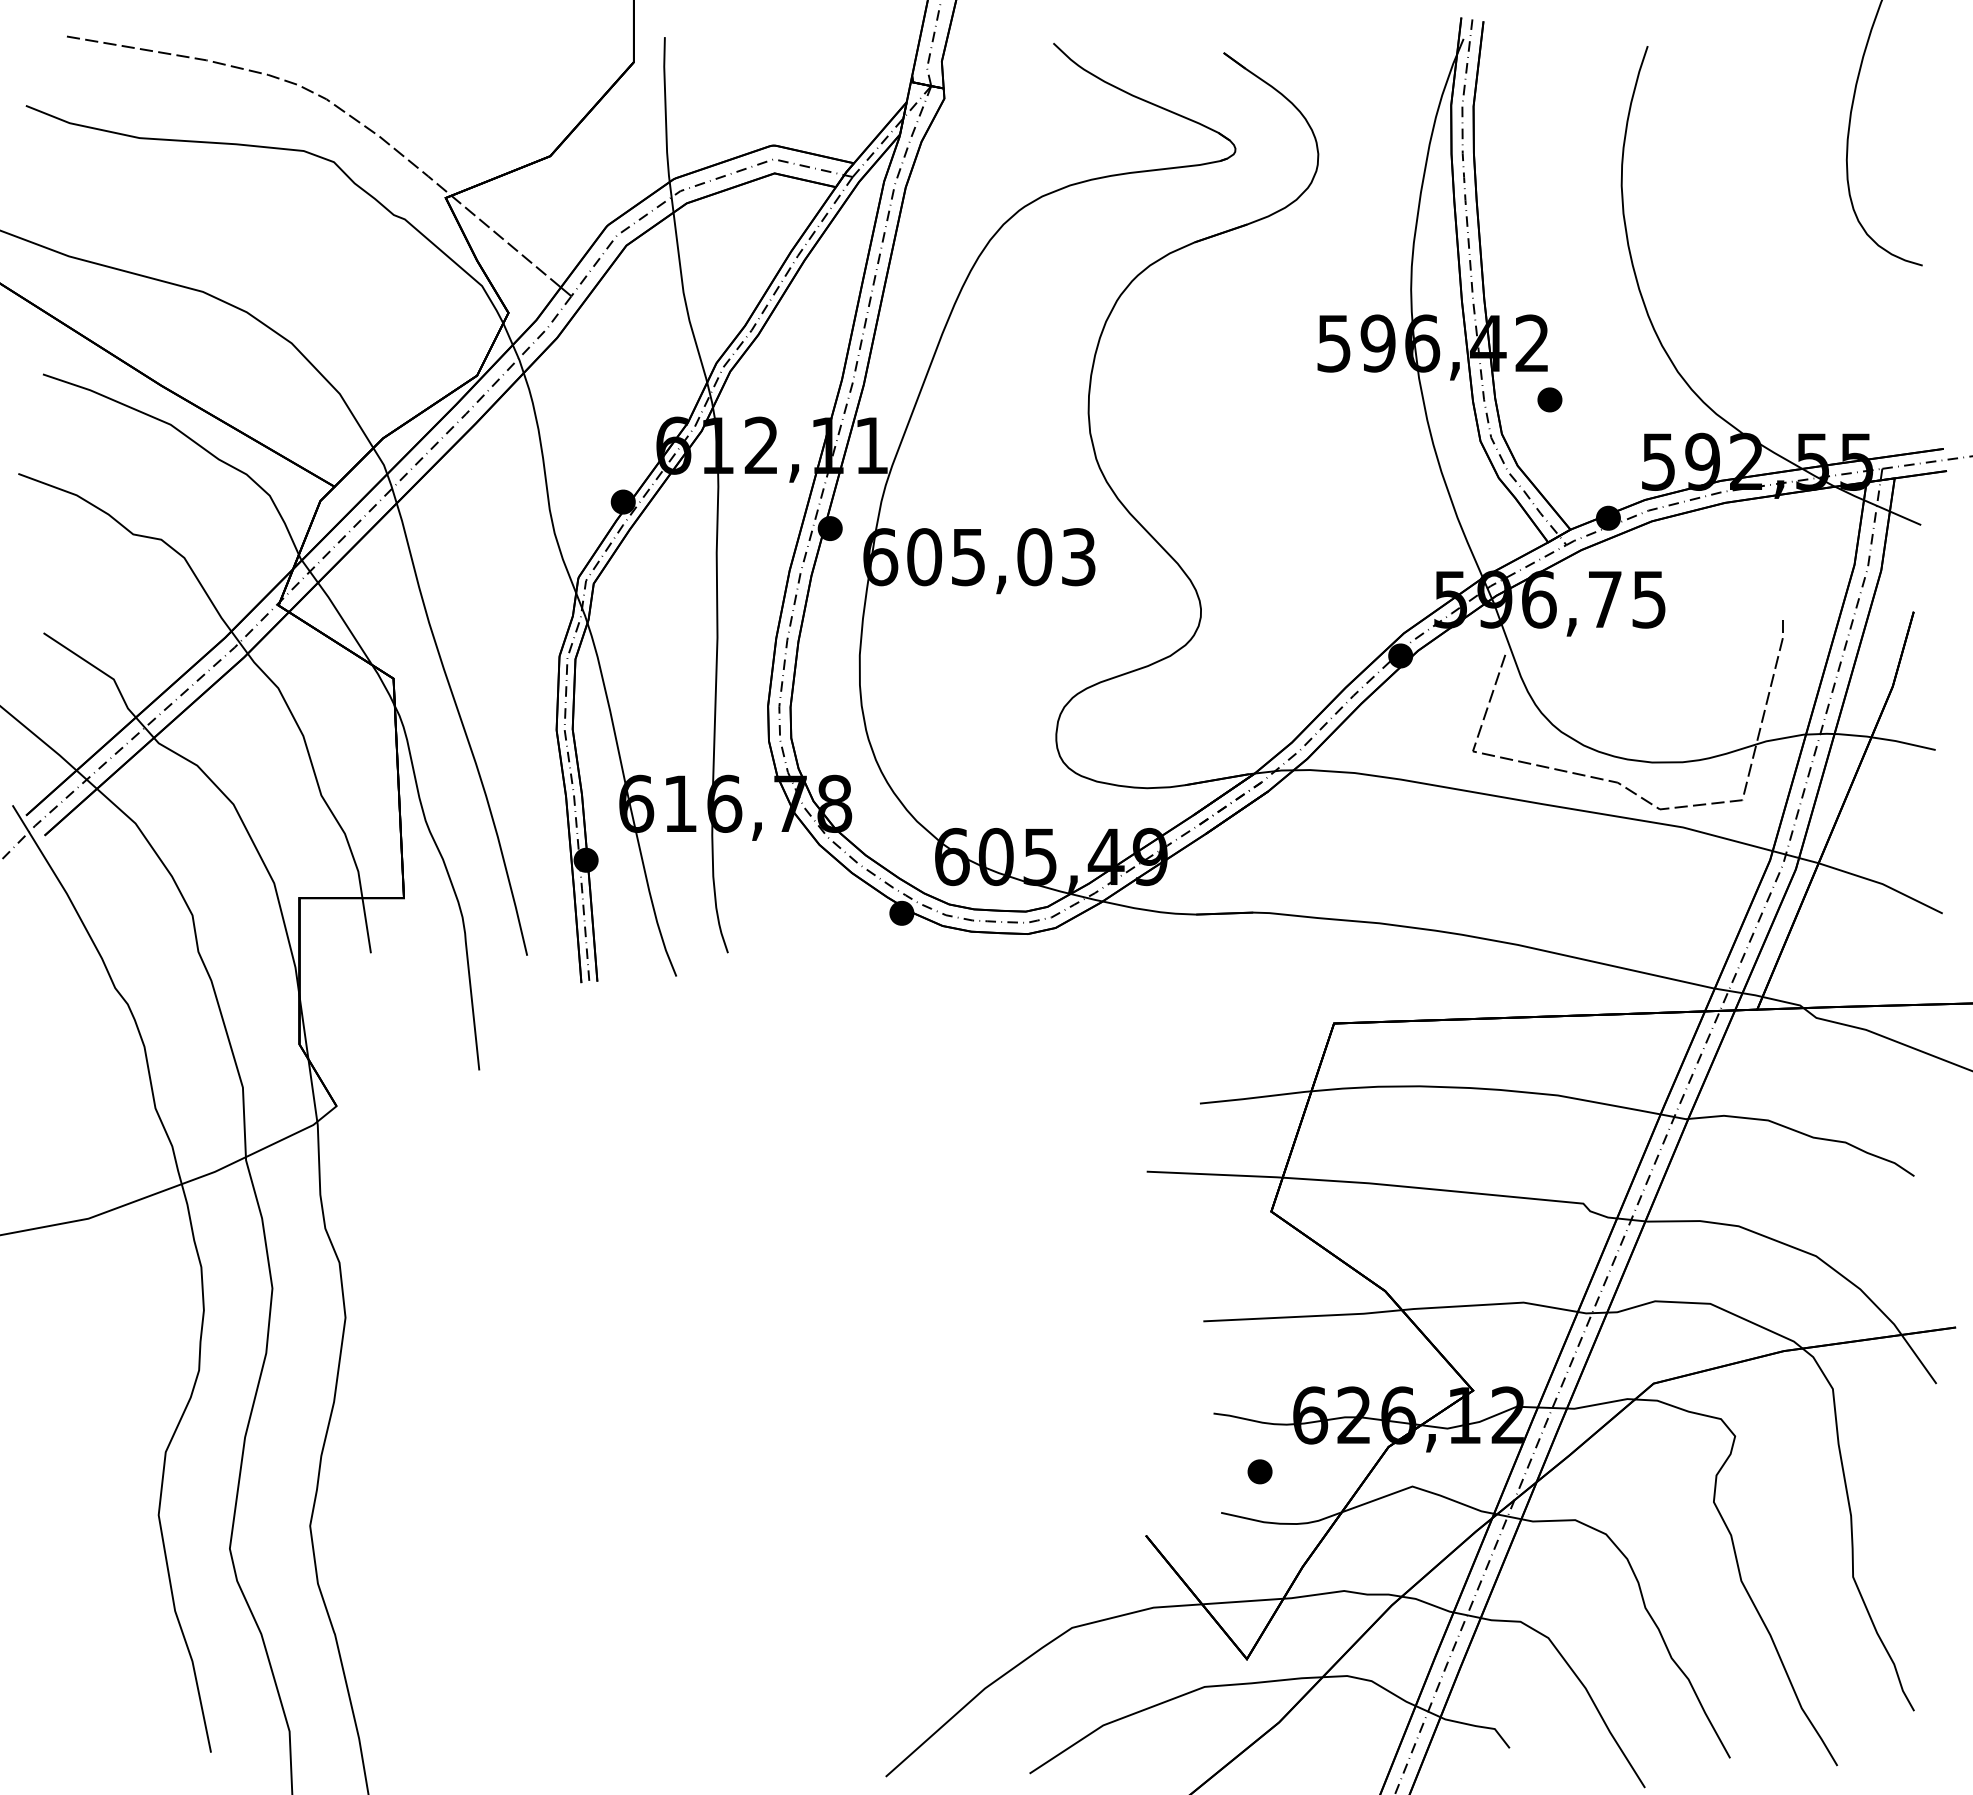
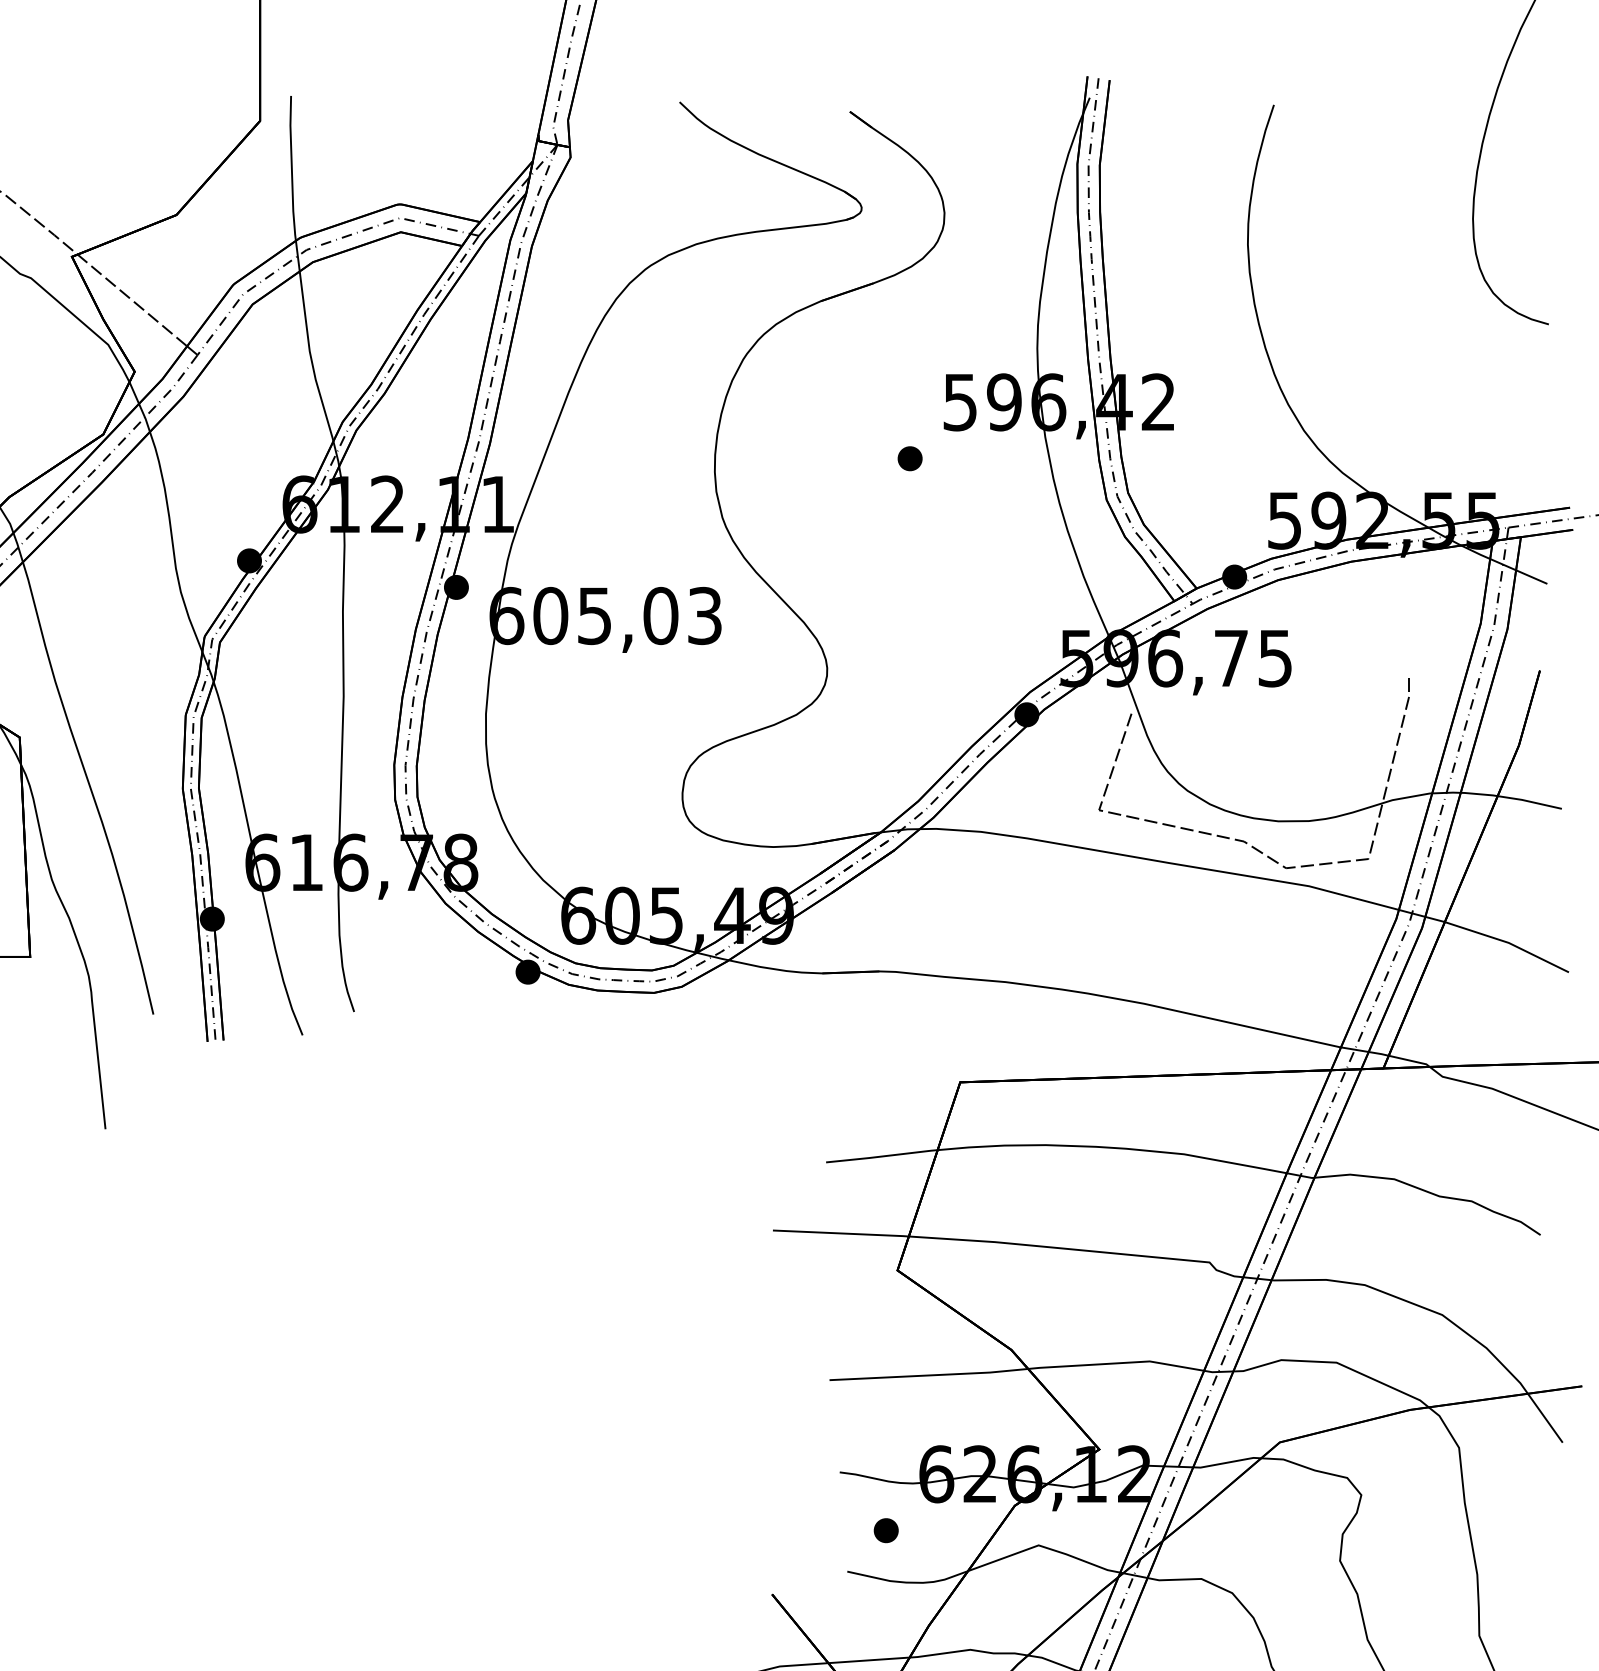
part: (1549, 399) -> (909, 458), moved

